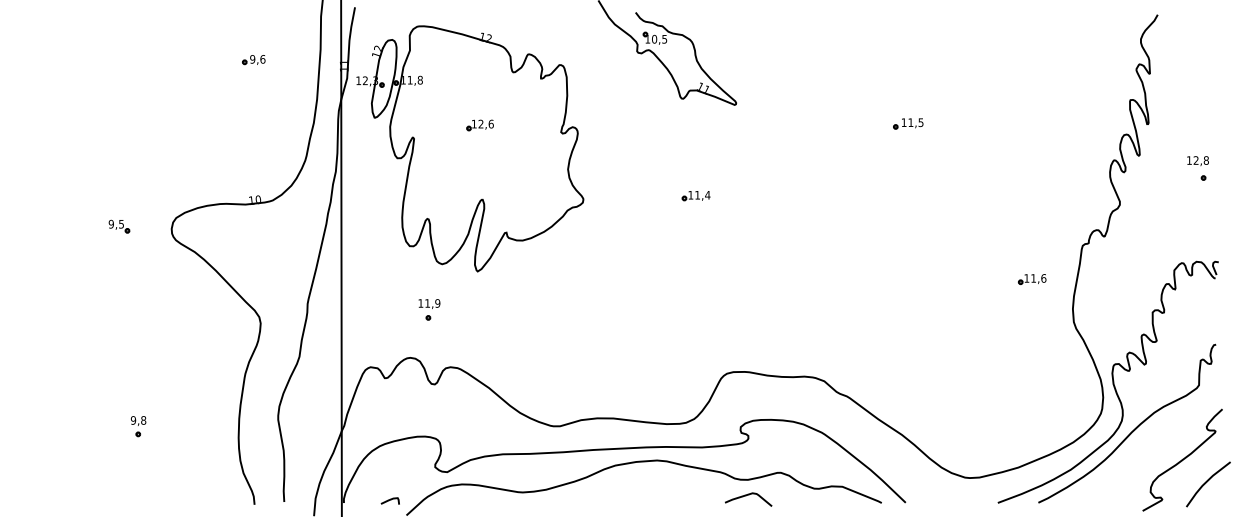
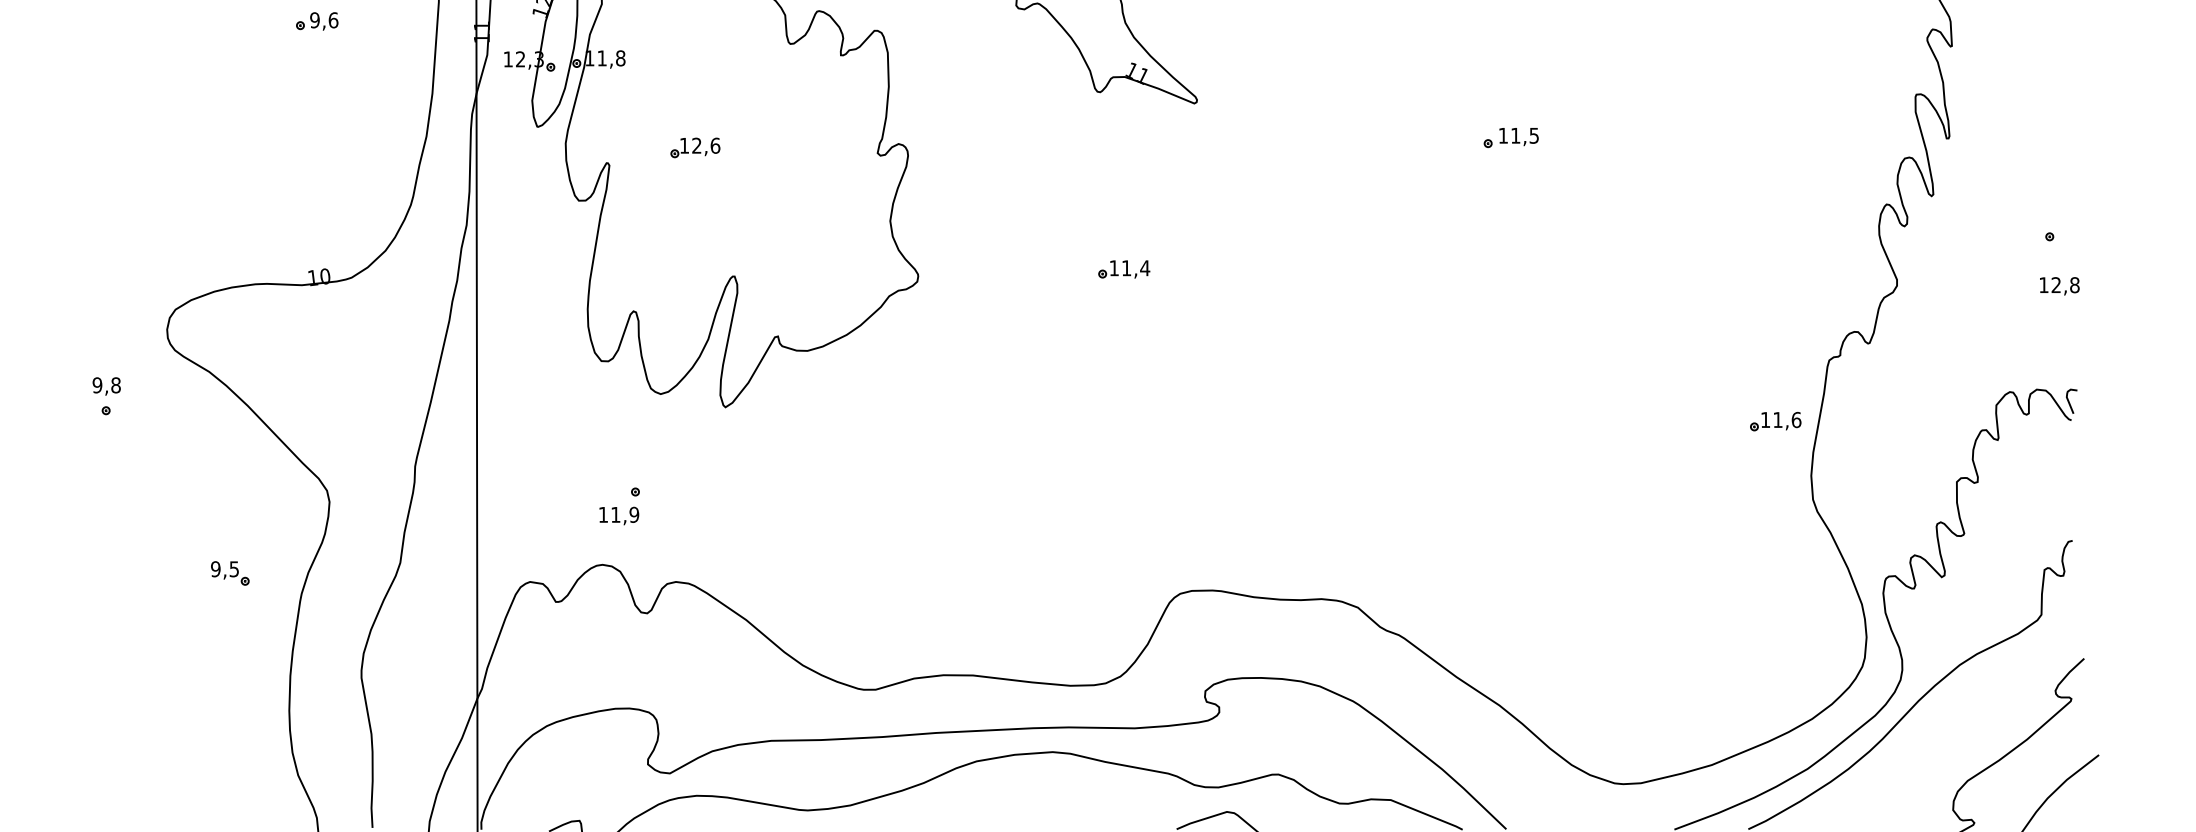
part: (479, 125) -> (694, 148), moved
text: (1197, 161) -> (2058, 286), moved
part: (119, 226) -> (230, 573), moved
part: (1031, 279) -> (1774, 421), moved
text: (429, 303) -> (619, 514), moved
part: (138, 426) -> (106, 396), moved

